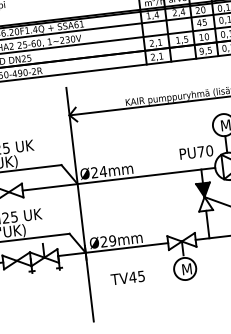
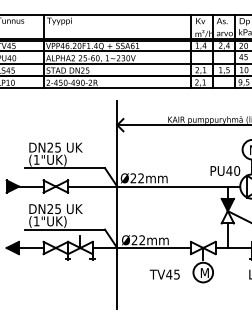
text: (201, 151) -> (229, 170), PU70 -> PU40
text: (103, 171) -> (141, 178), Ø24mm -> Ø22mm
text: (112, 241) -> (142, 240), Ø29mm -> Ø22mm
text: (127, 277) -> (164, 274), moved

